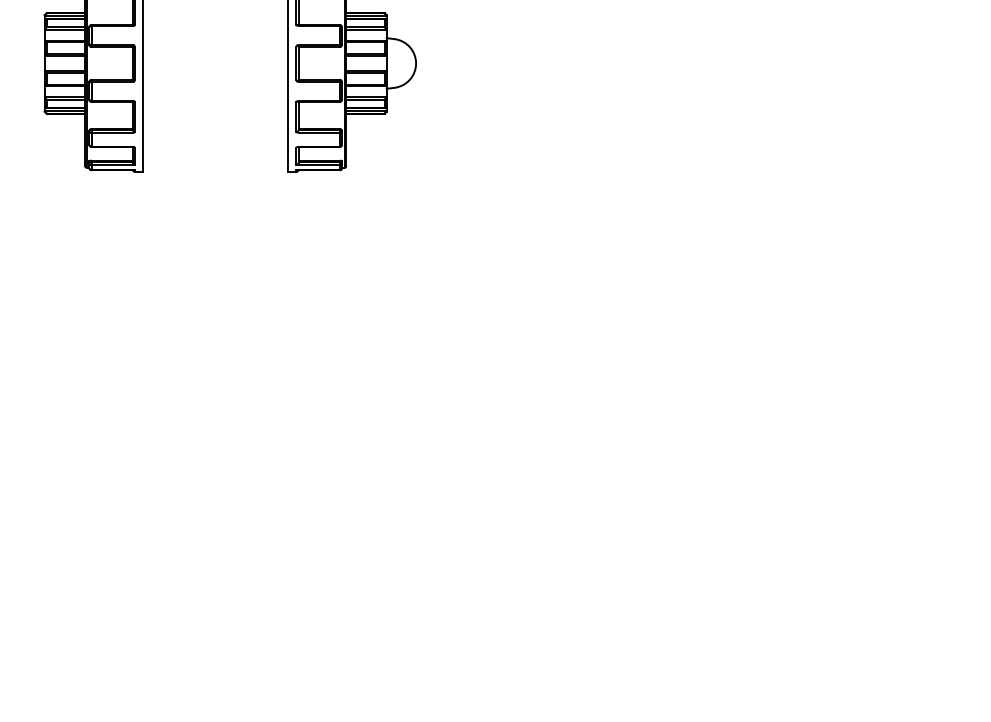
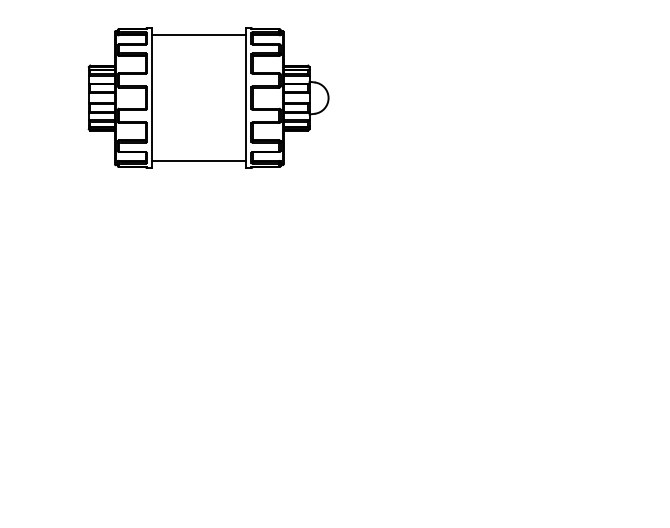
line: (216, 161) -> (199, 161), added

